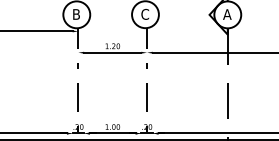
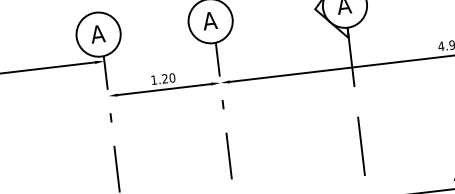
text: (144, 13) -> (208, 19), C -> A
text: (76, 14) -> (98, 34), B -> A

